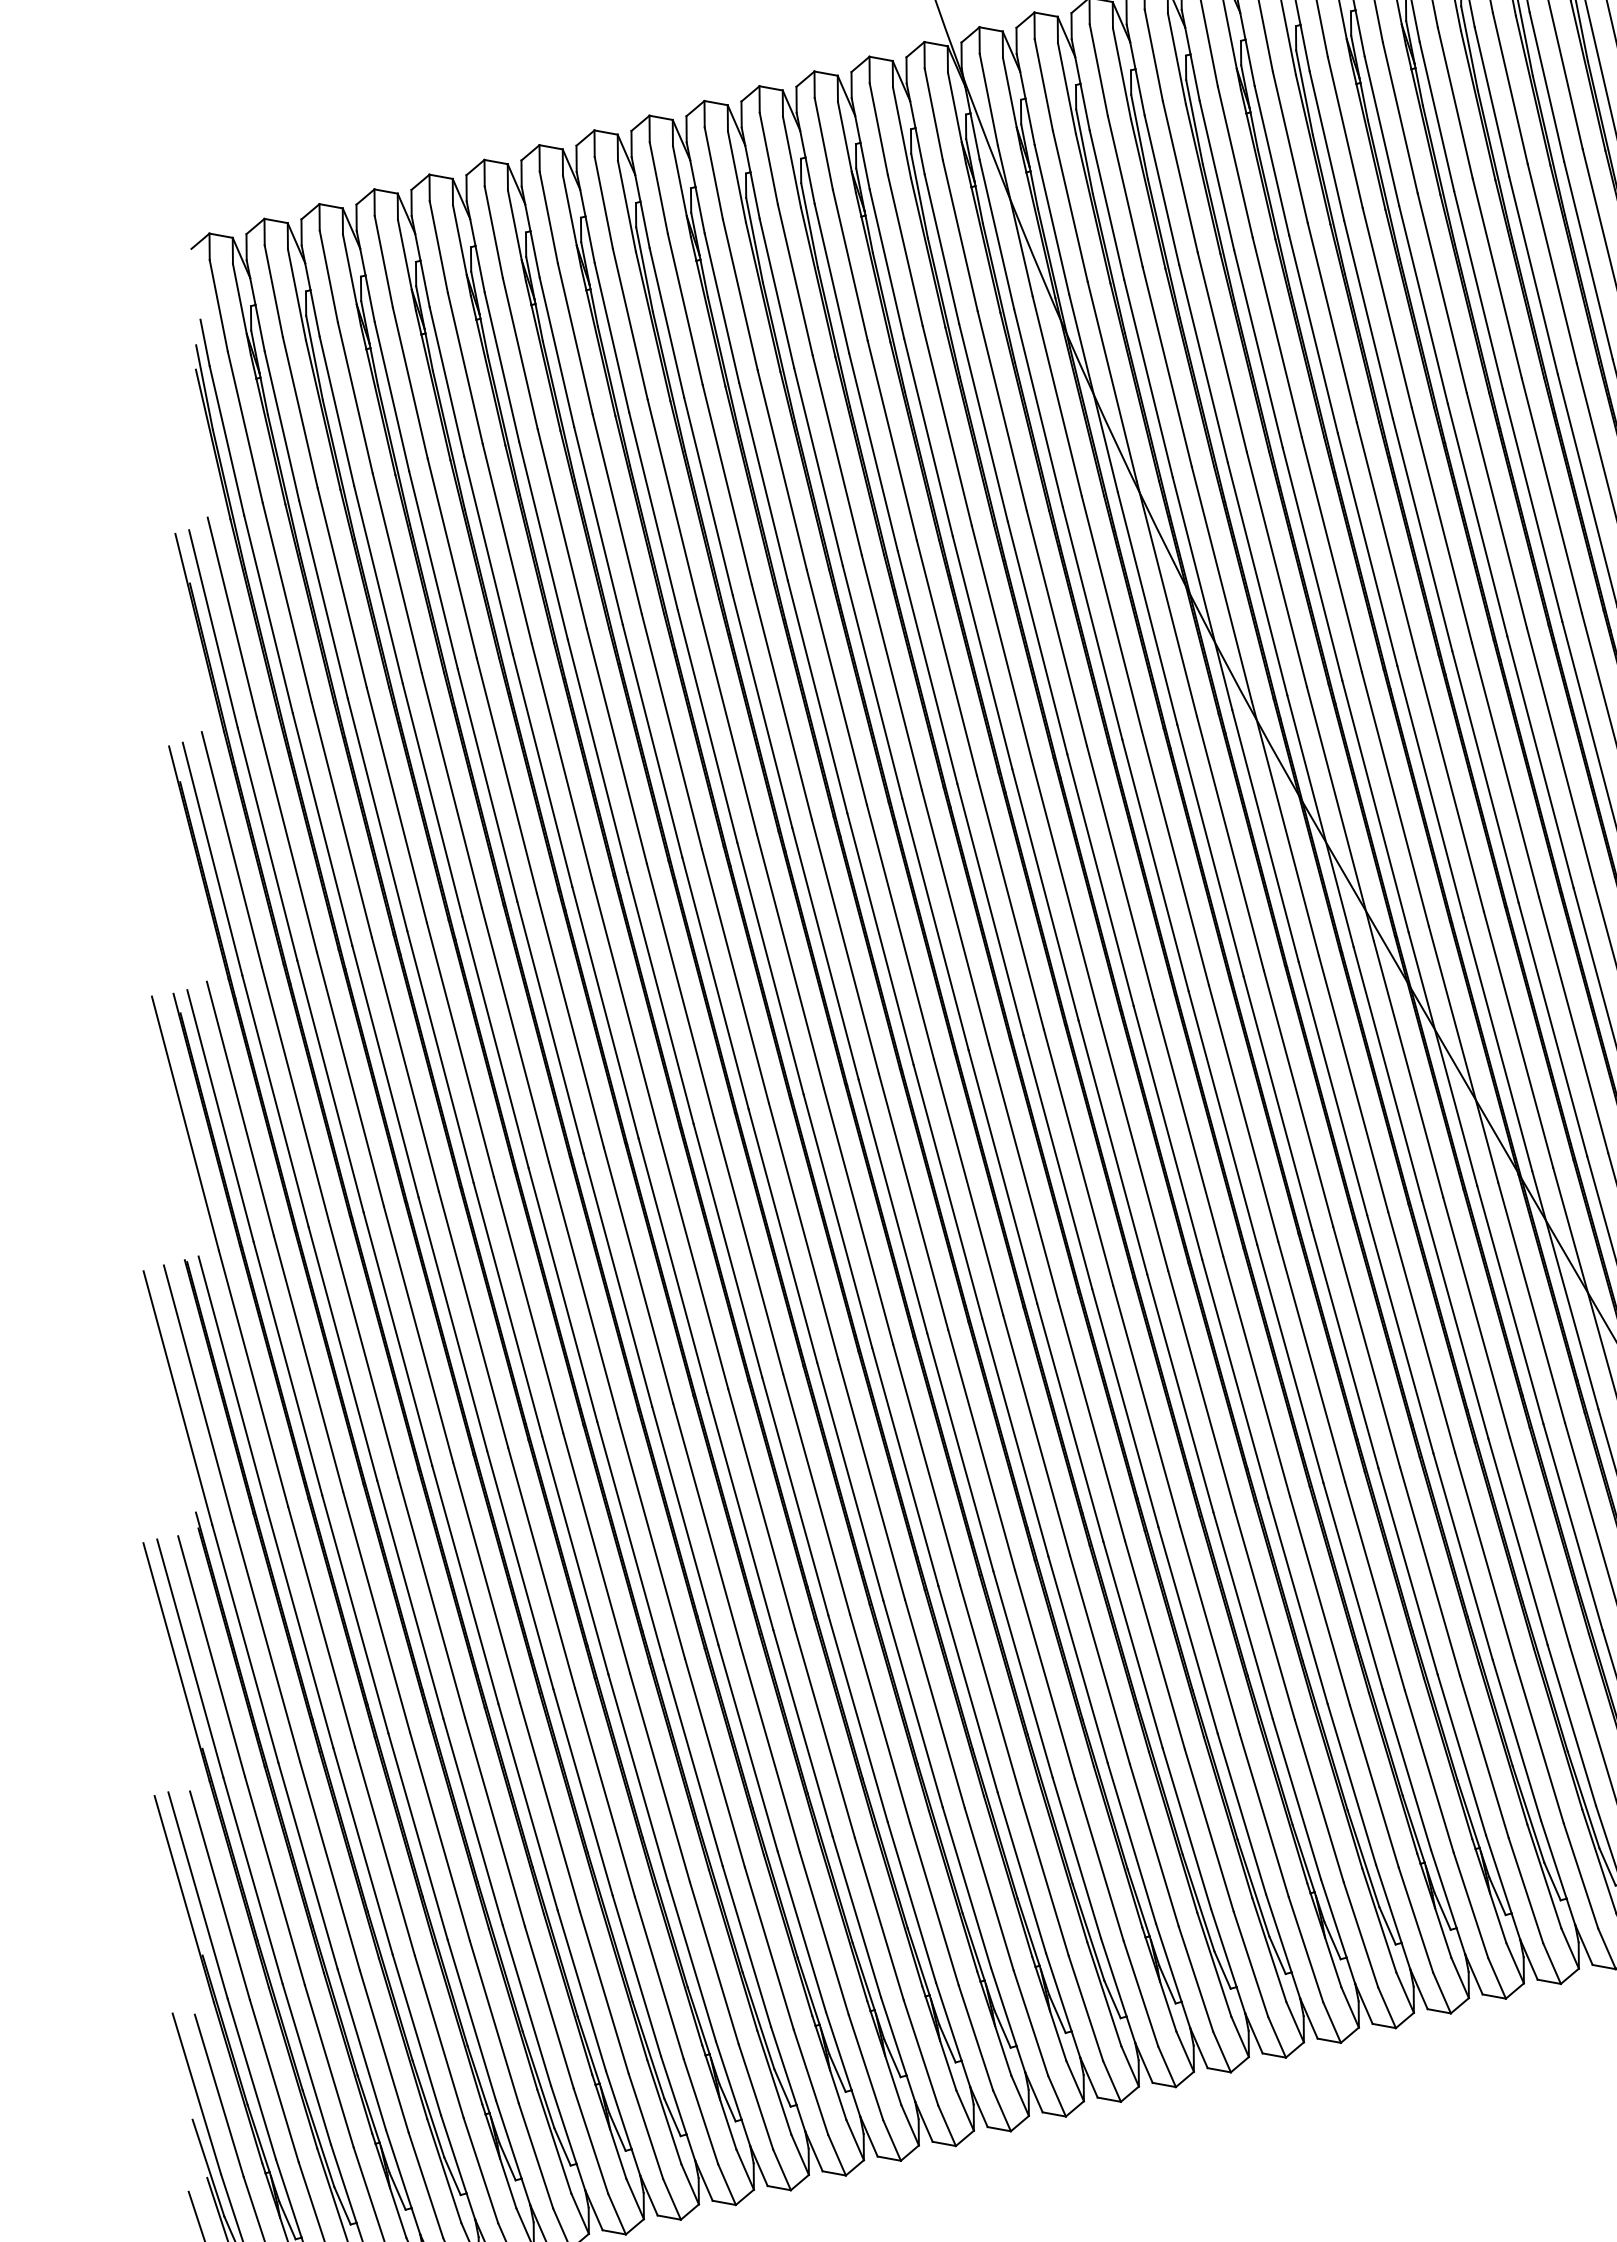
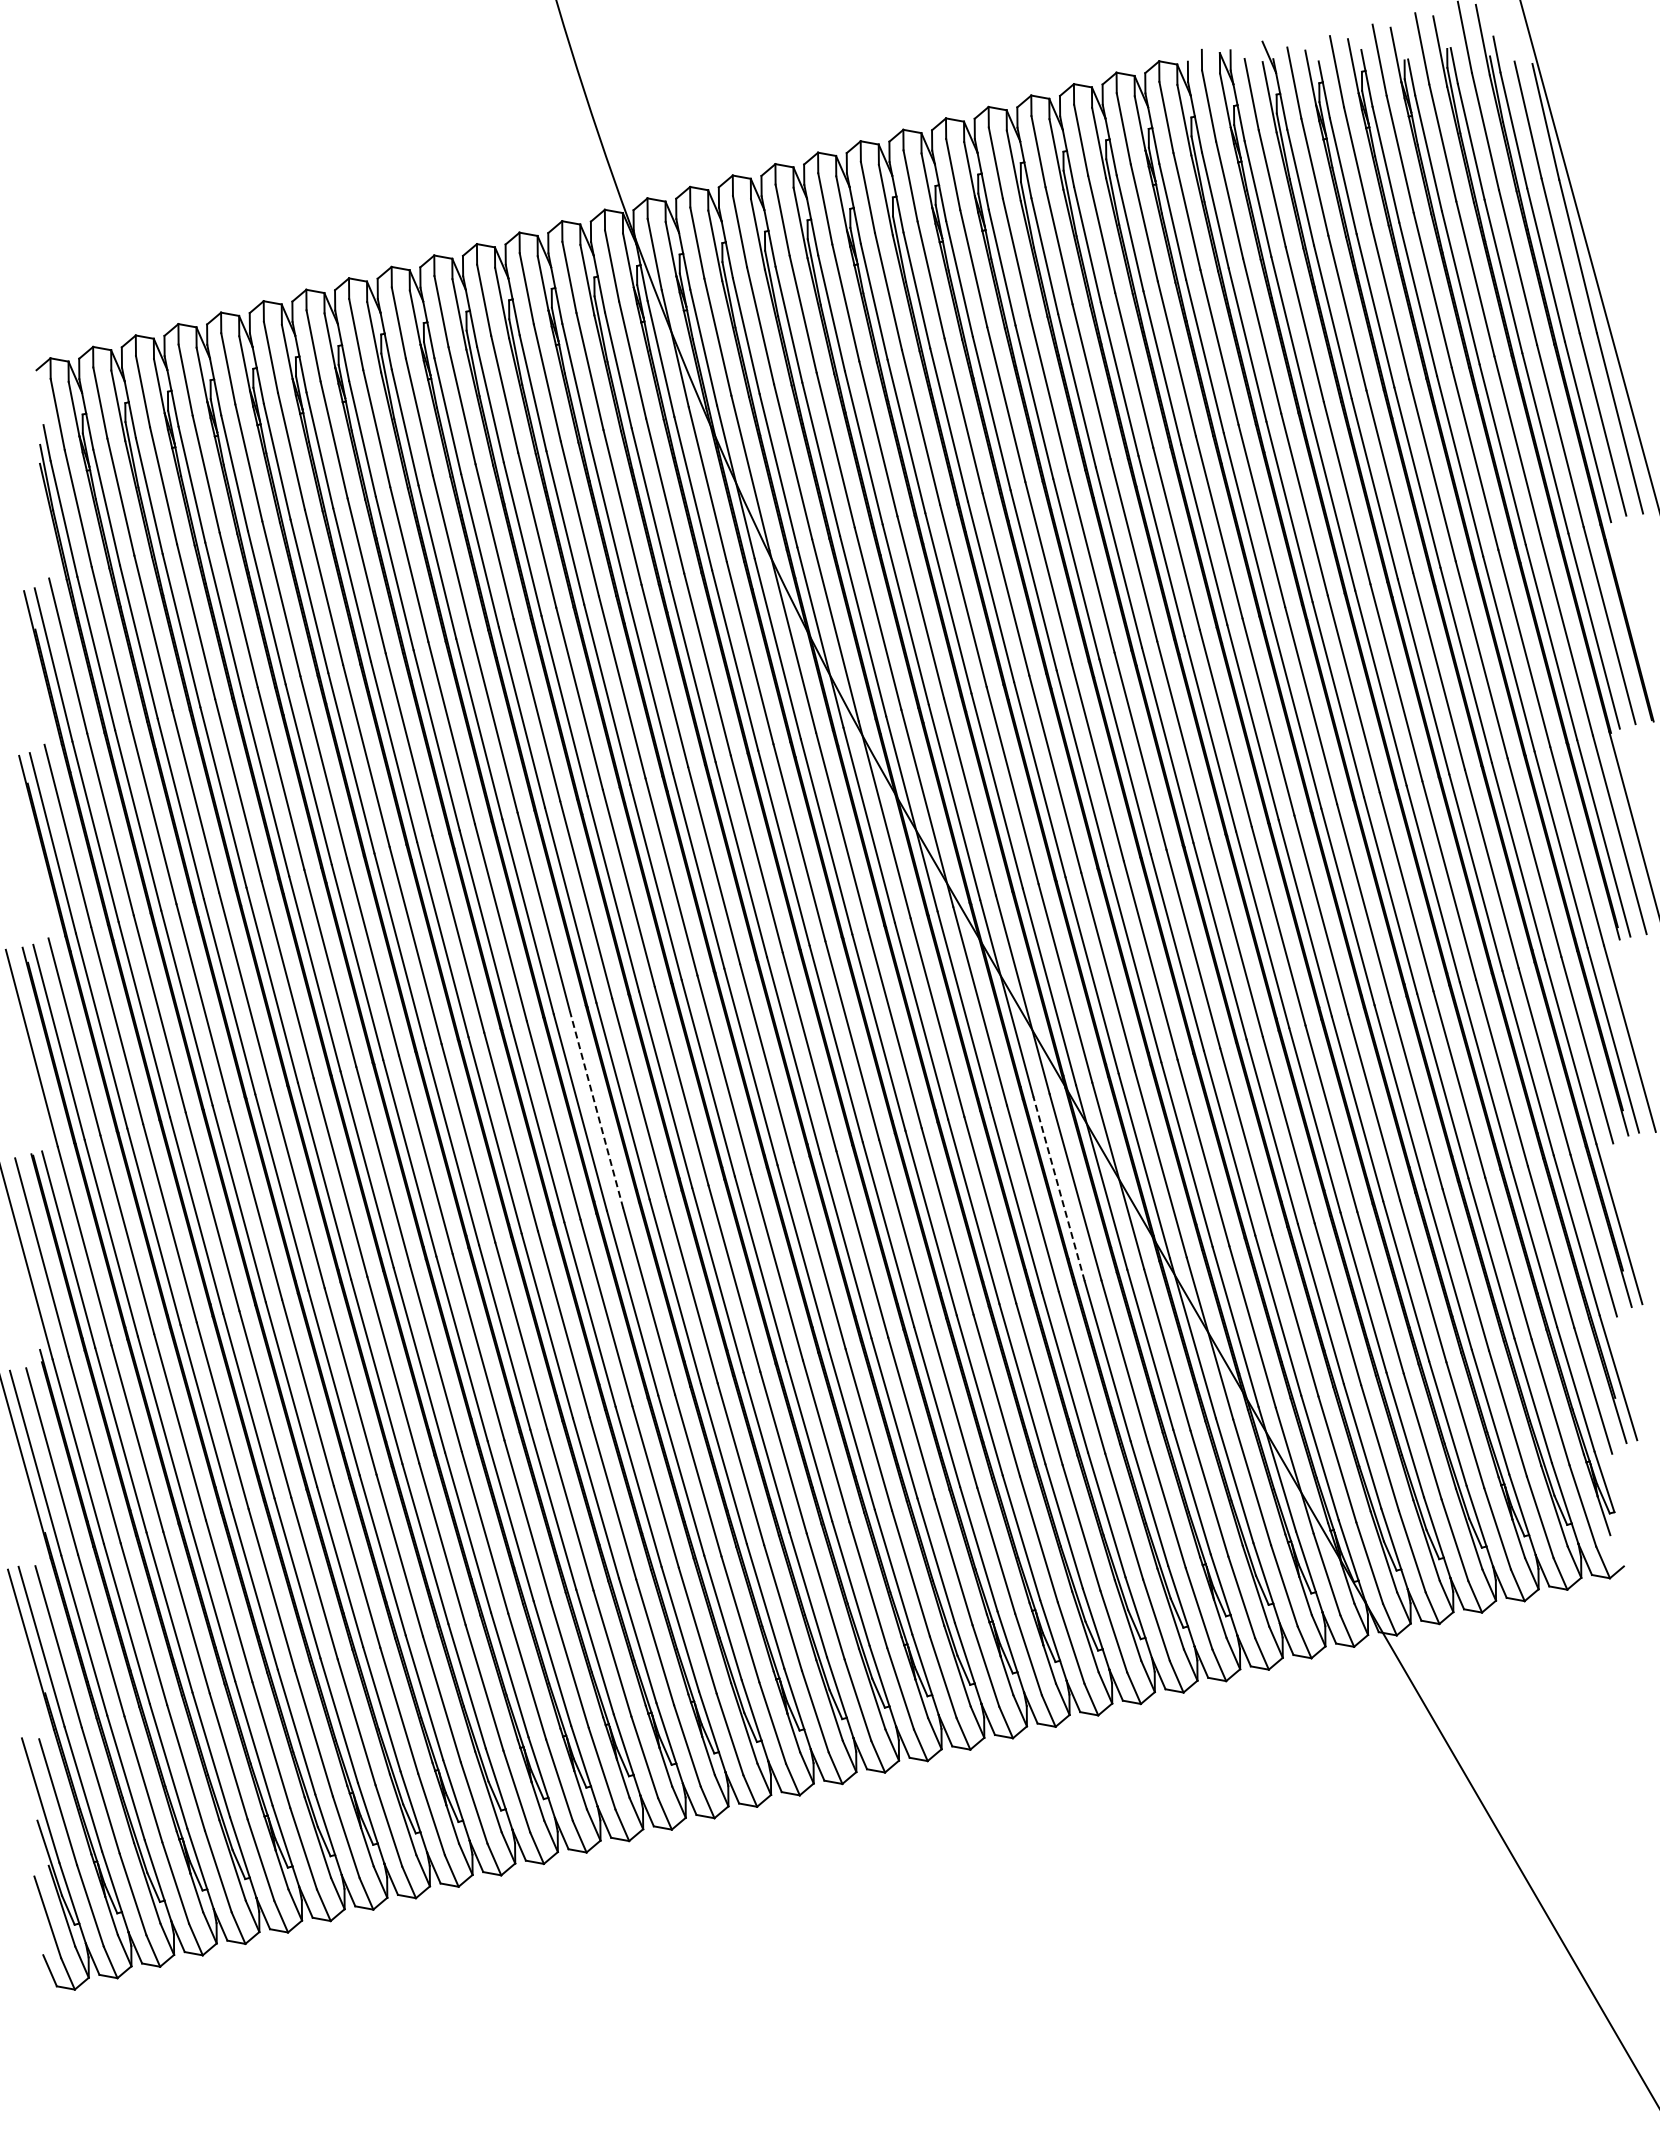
line: (913, 1202) -> (596, 1109), solid -> dashed
line: (1510, 1304) -> (1059, 1188), solid -> dashed

